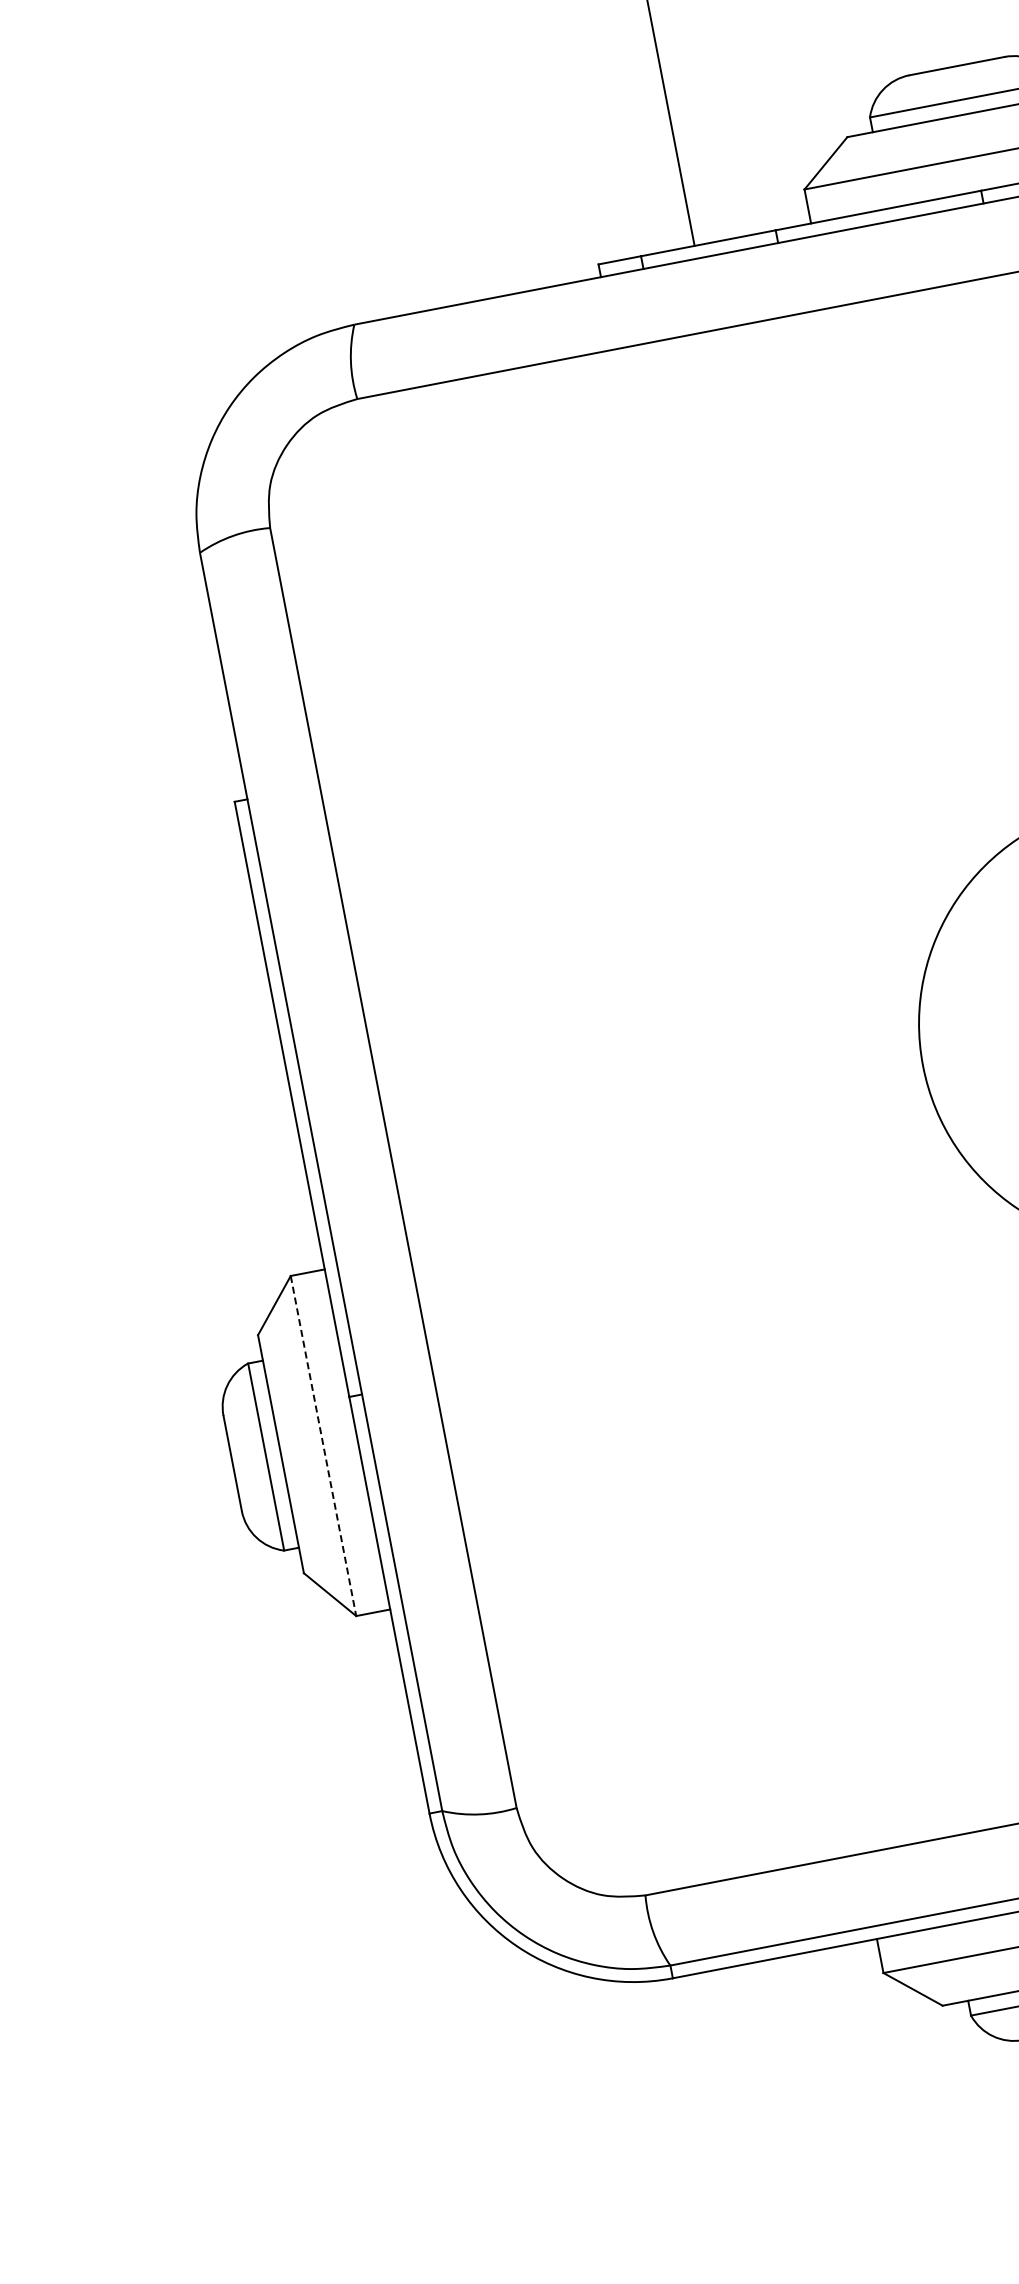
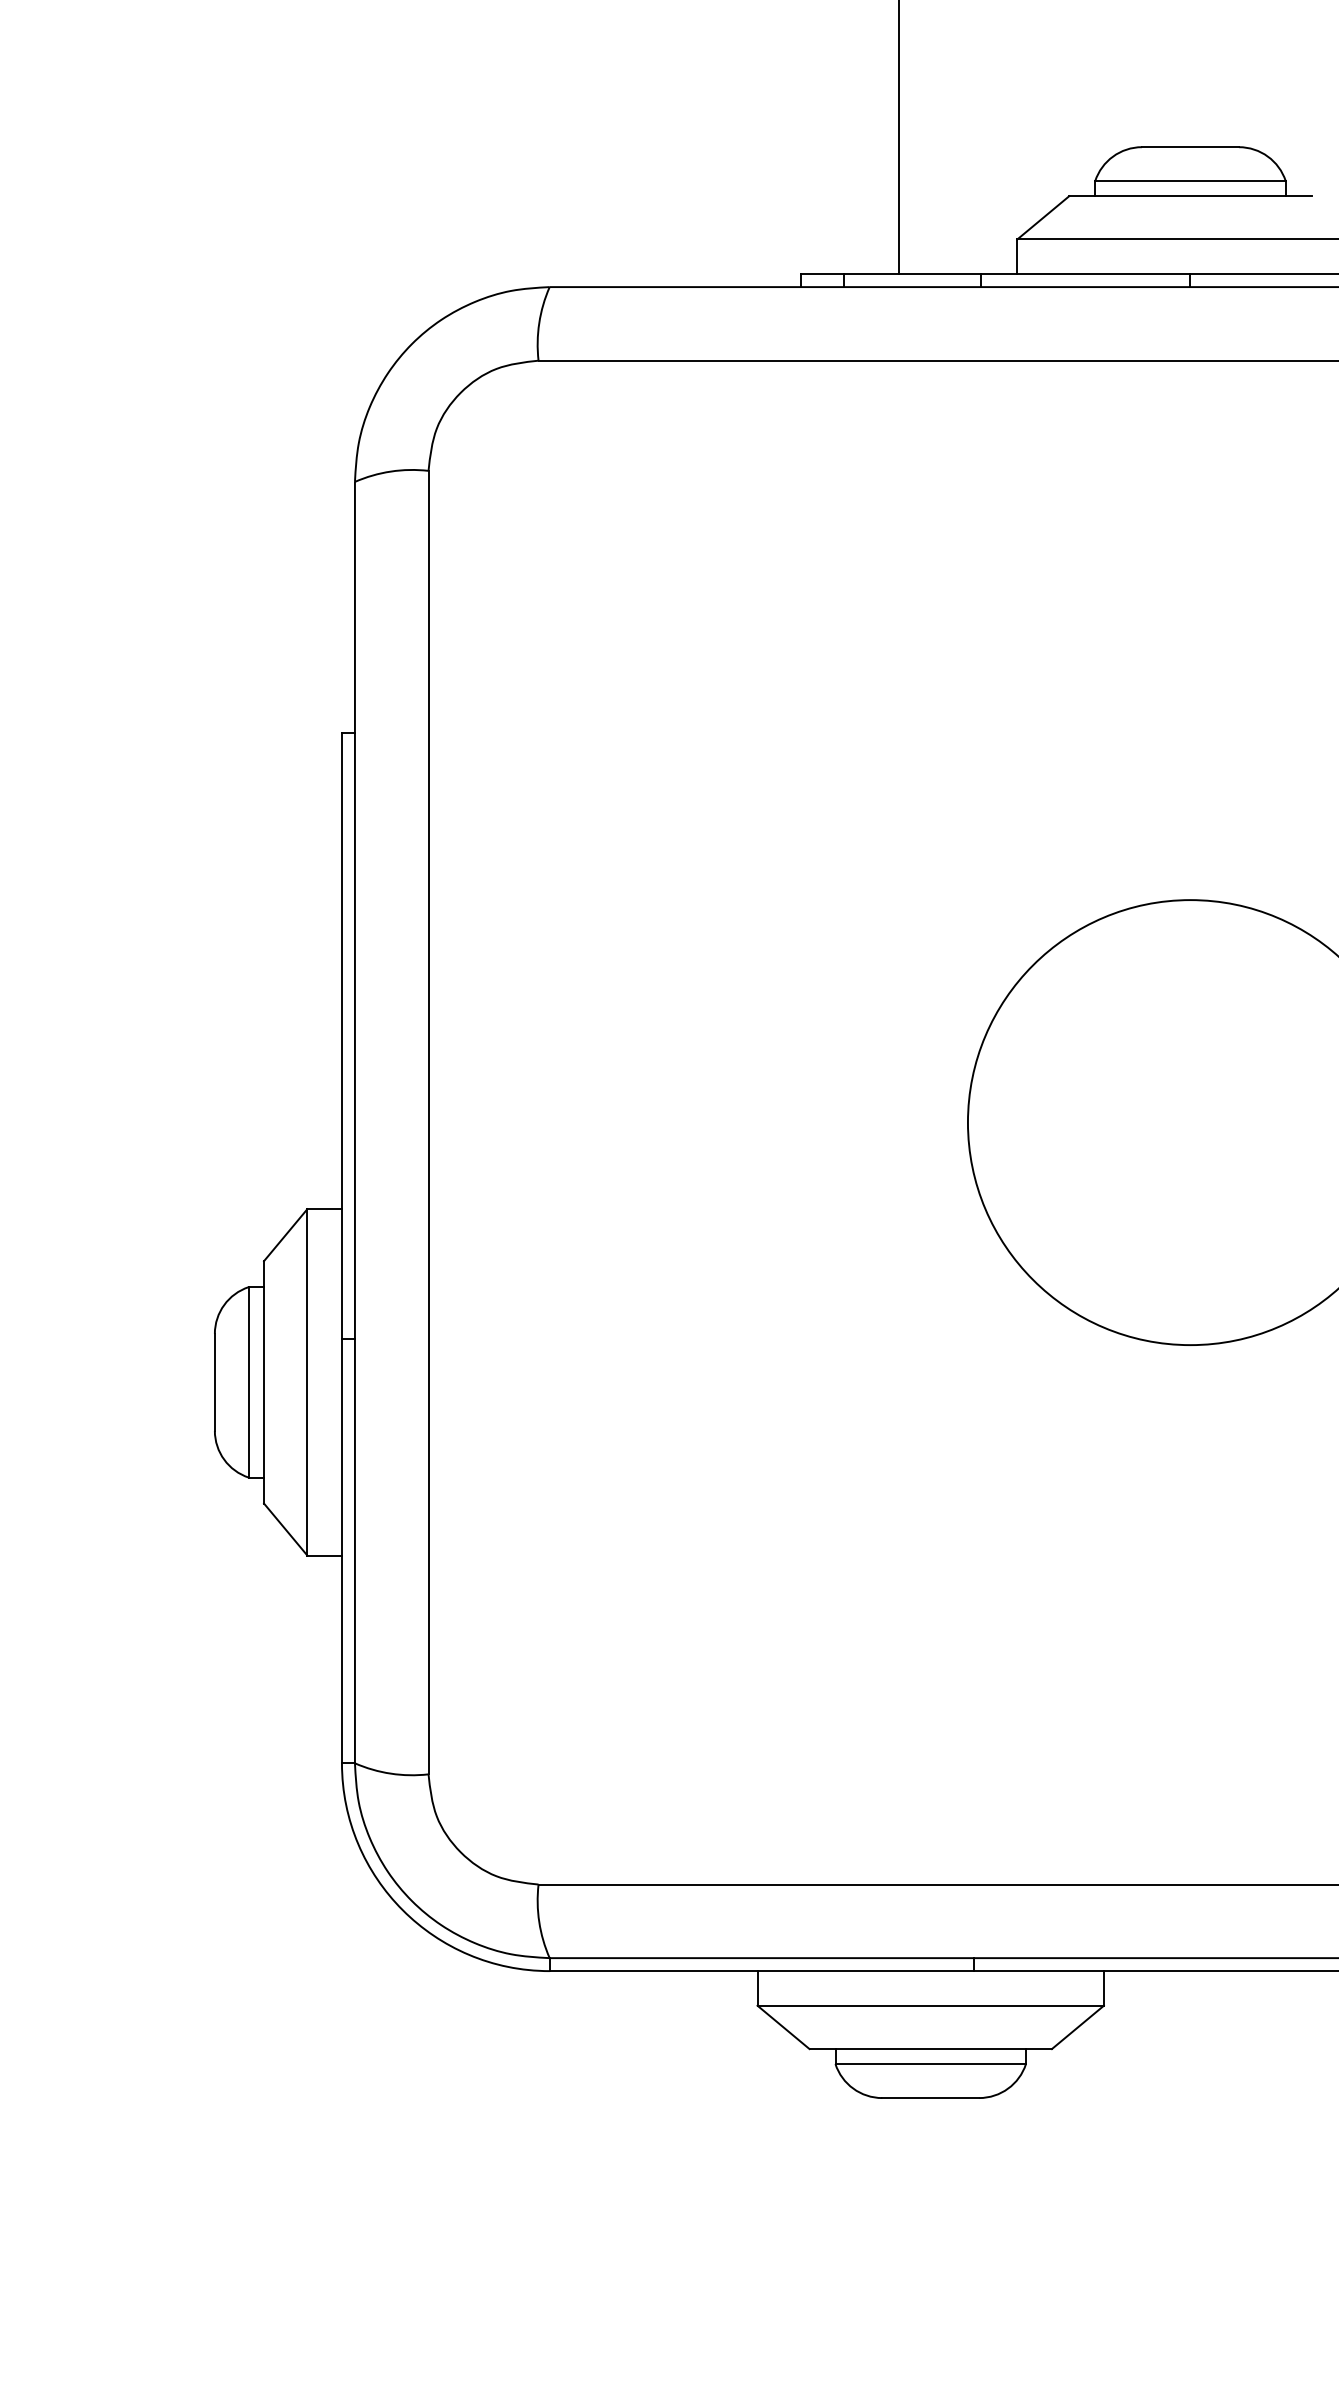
line: (323, 1446) -> (307, 1382), dashed -> solid

